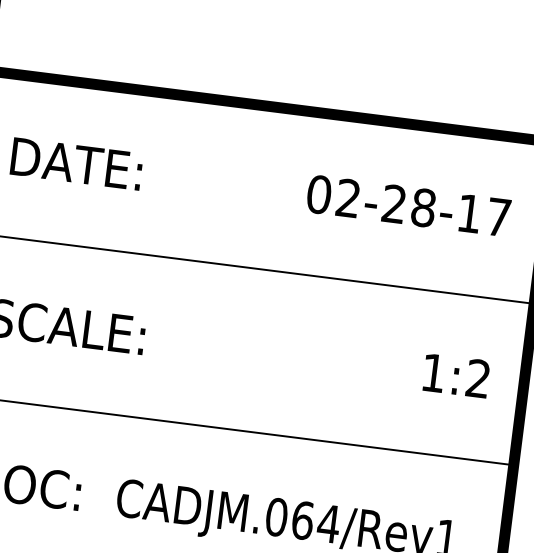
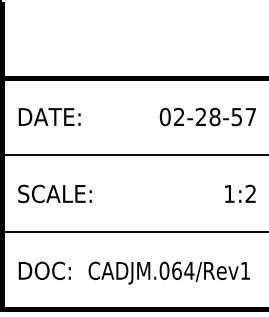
text: (468, 214) -> (236, 117), 02-28-17 -> 02-28-57

